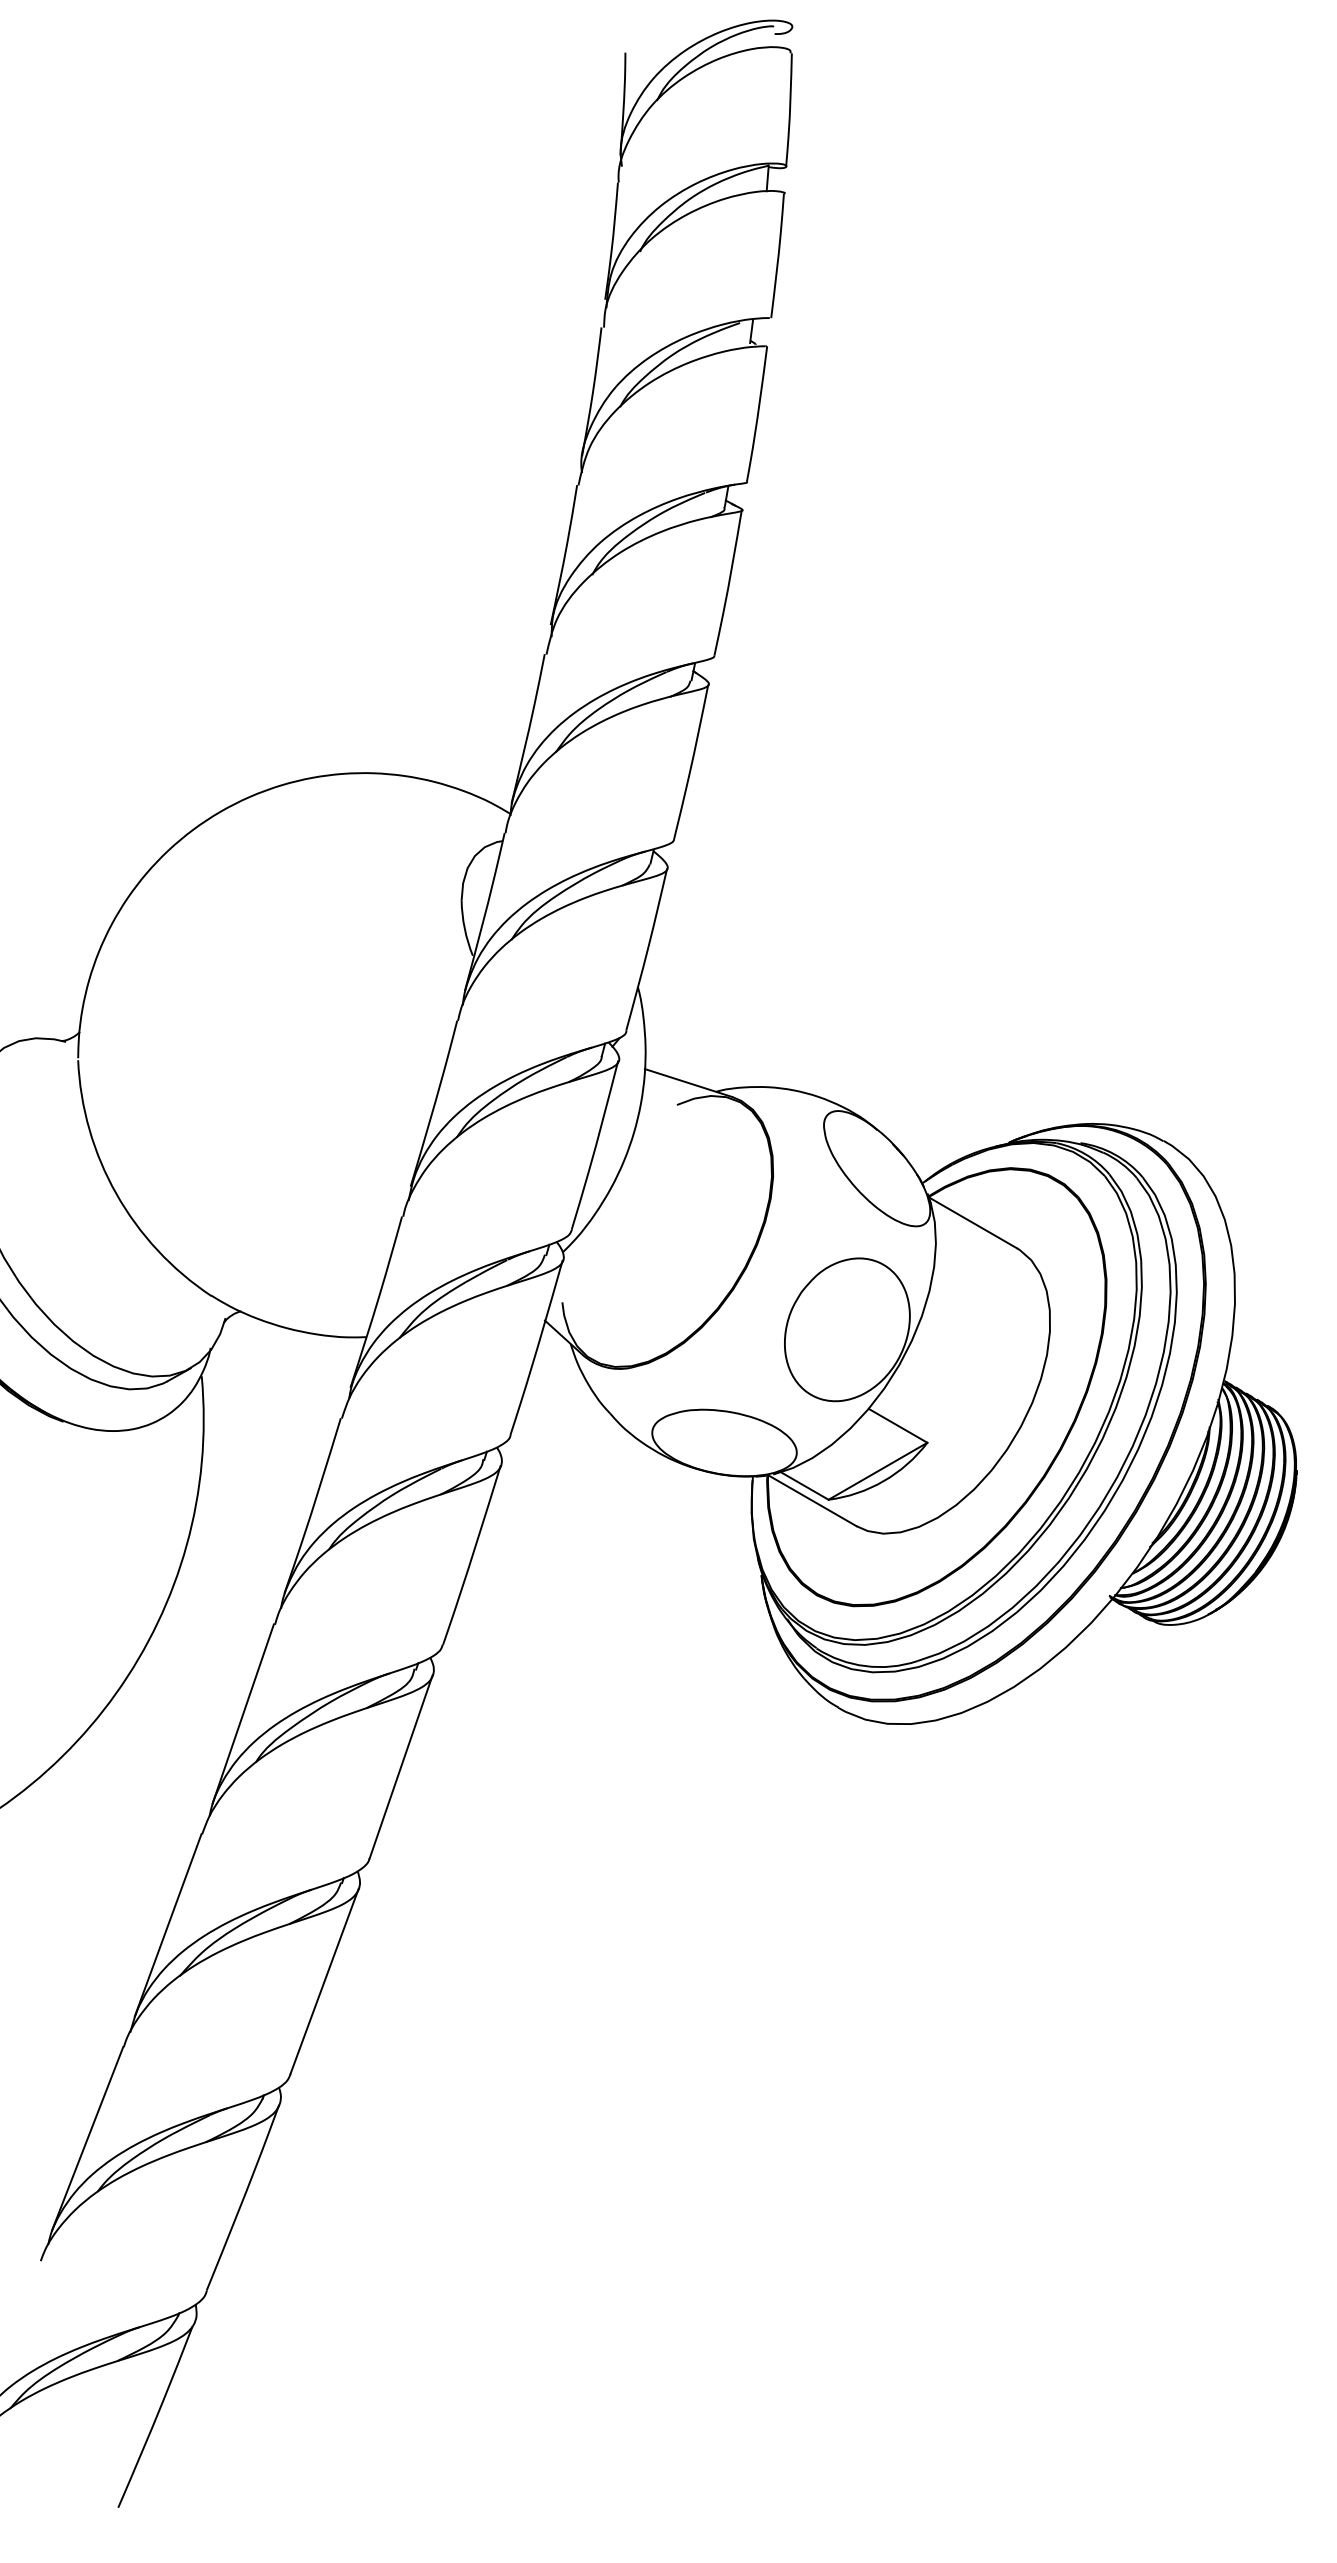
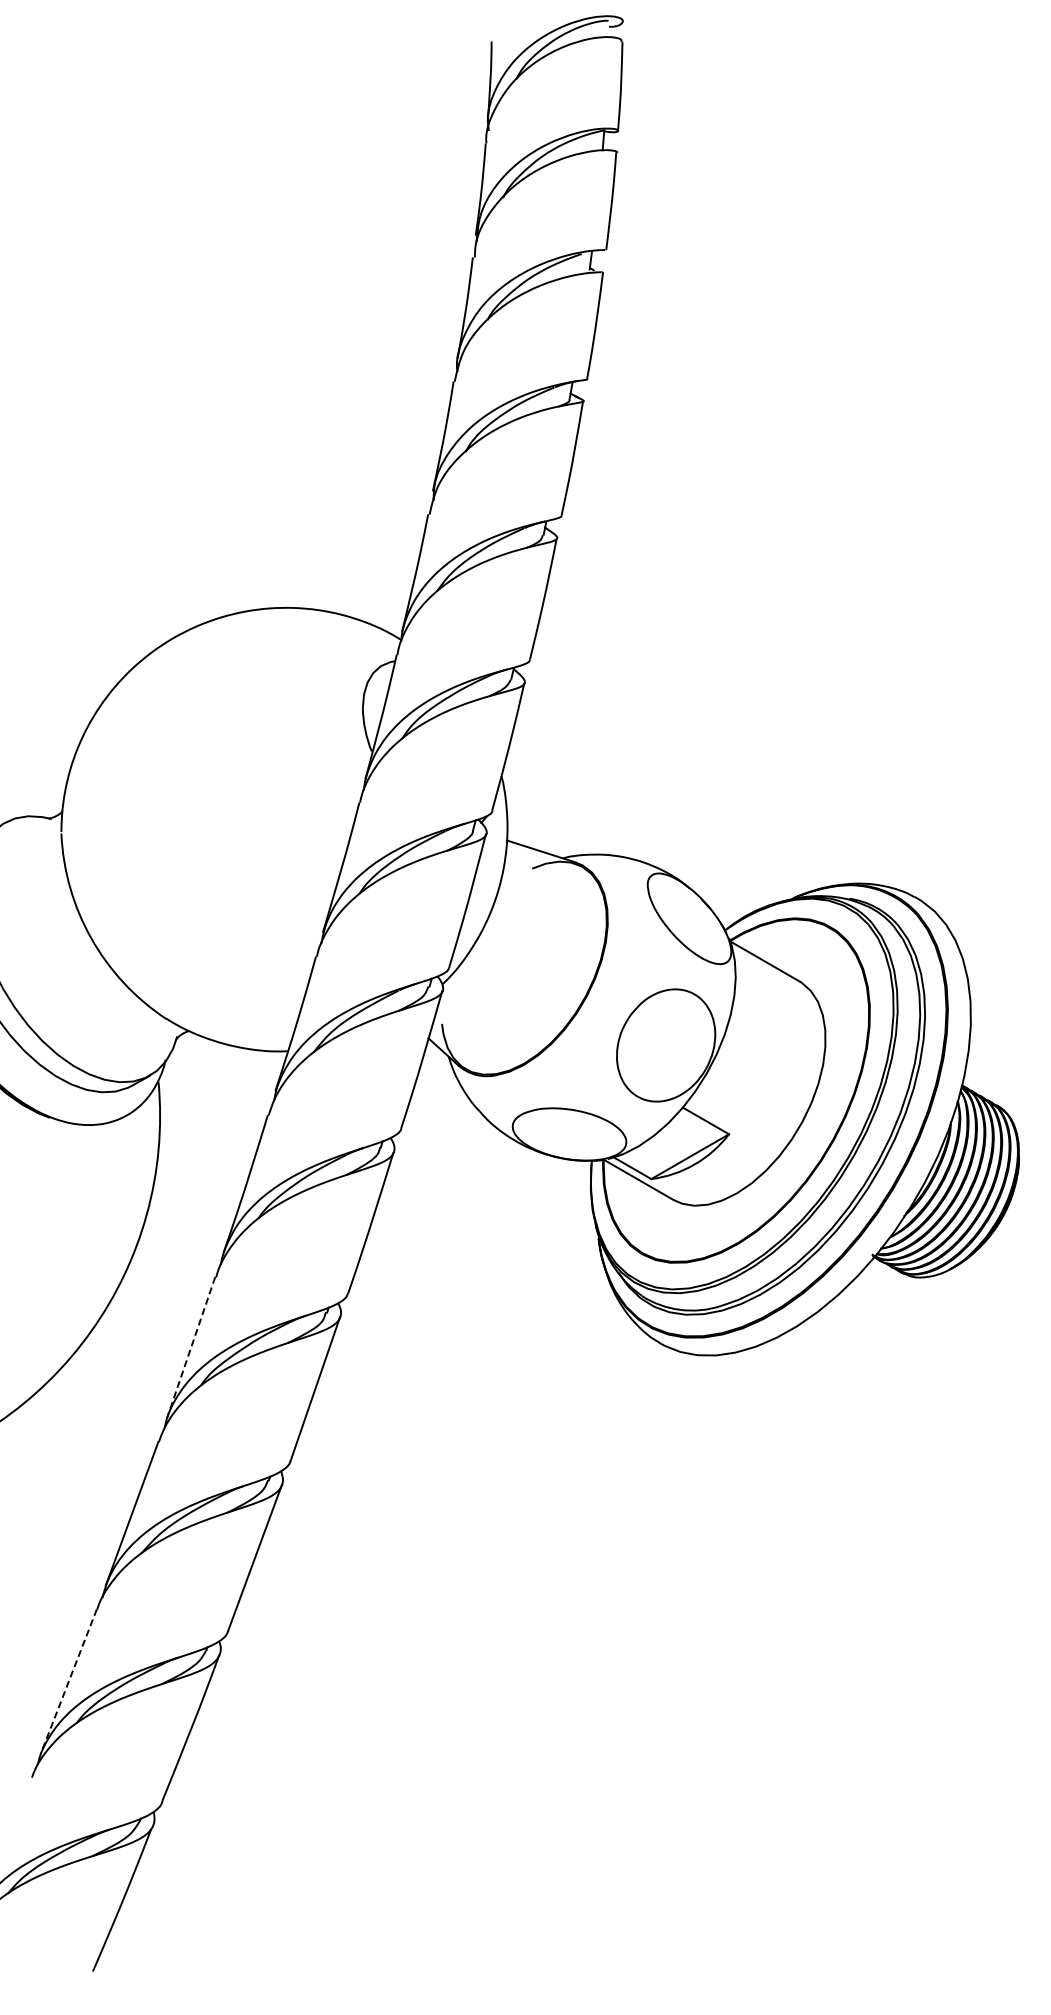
line: (243, 1713) -> (191, 1347), solid -> dashed
line: (87, 2138) -> (68, 1681), solid -> dashed

